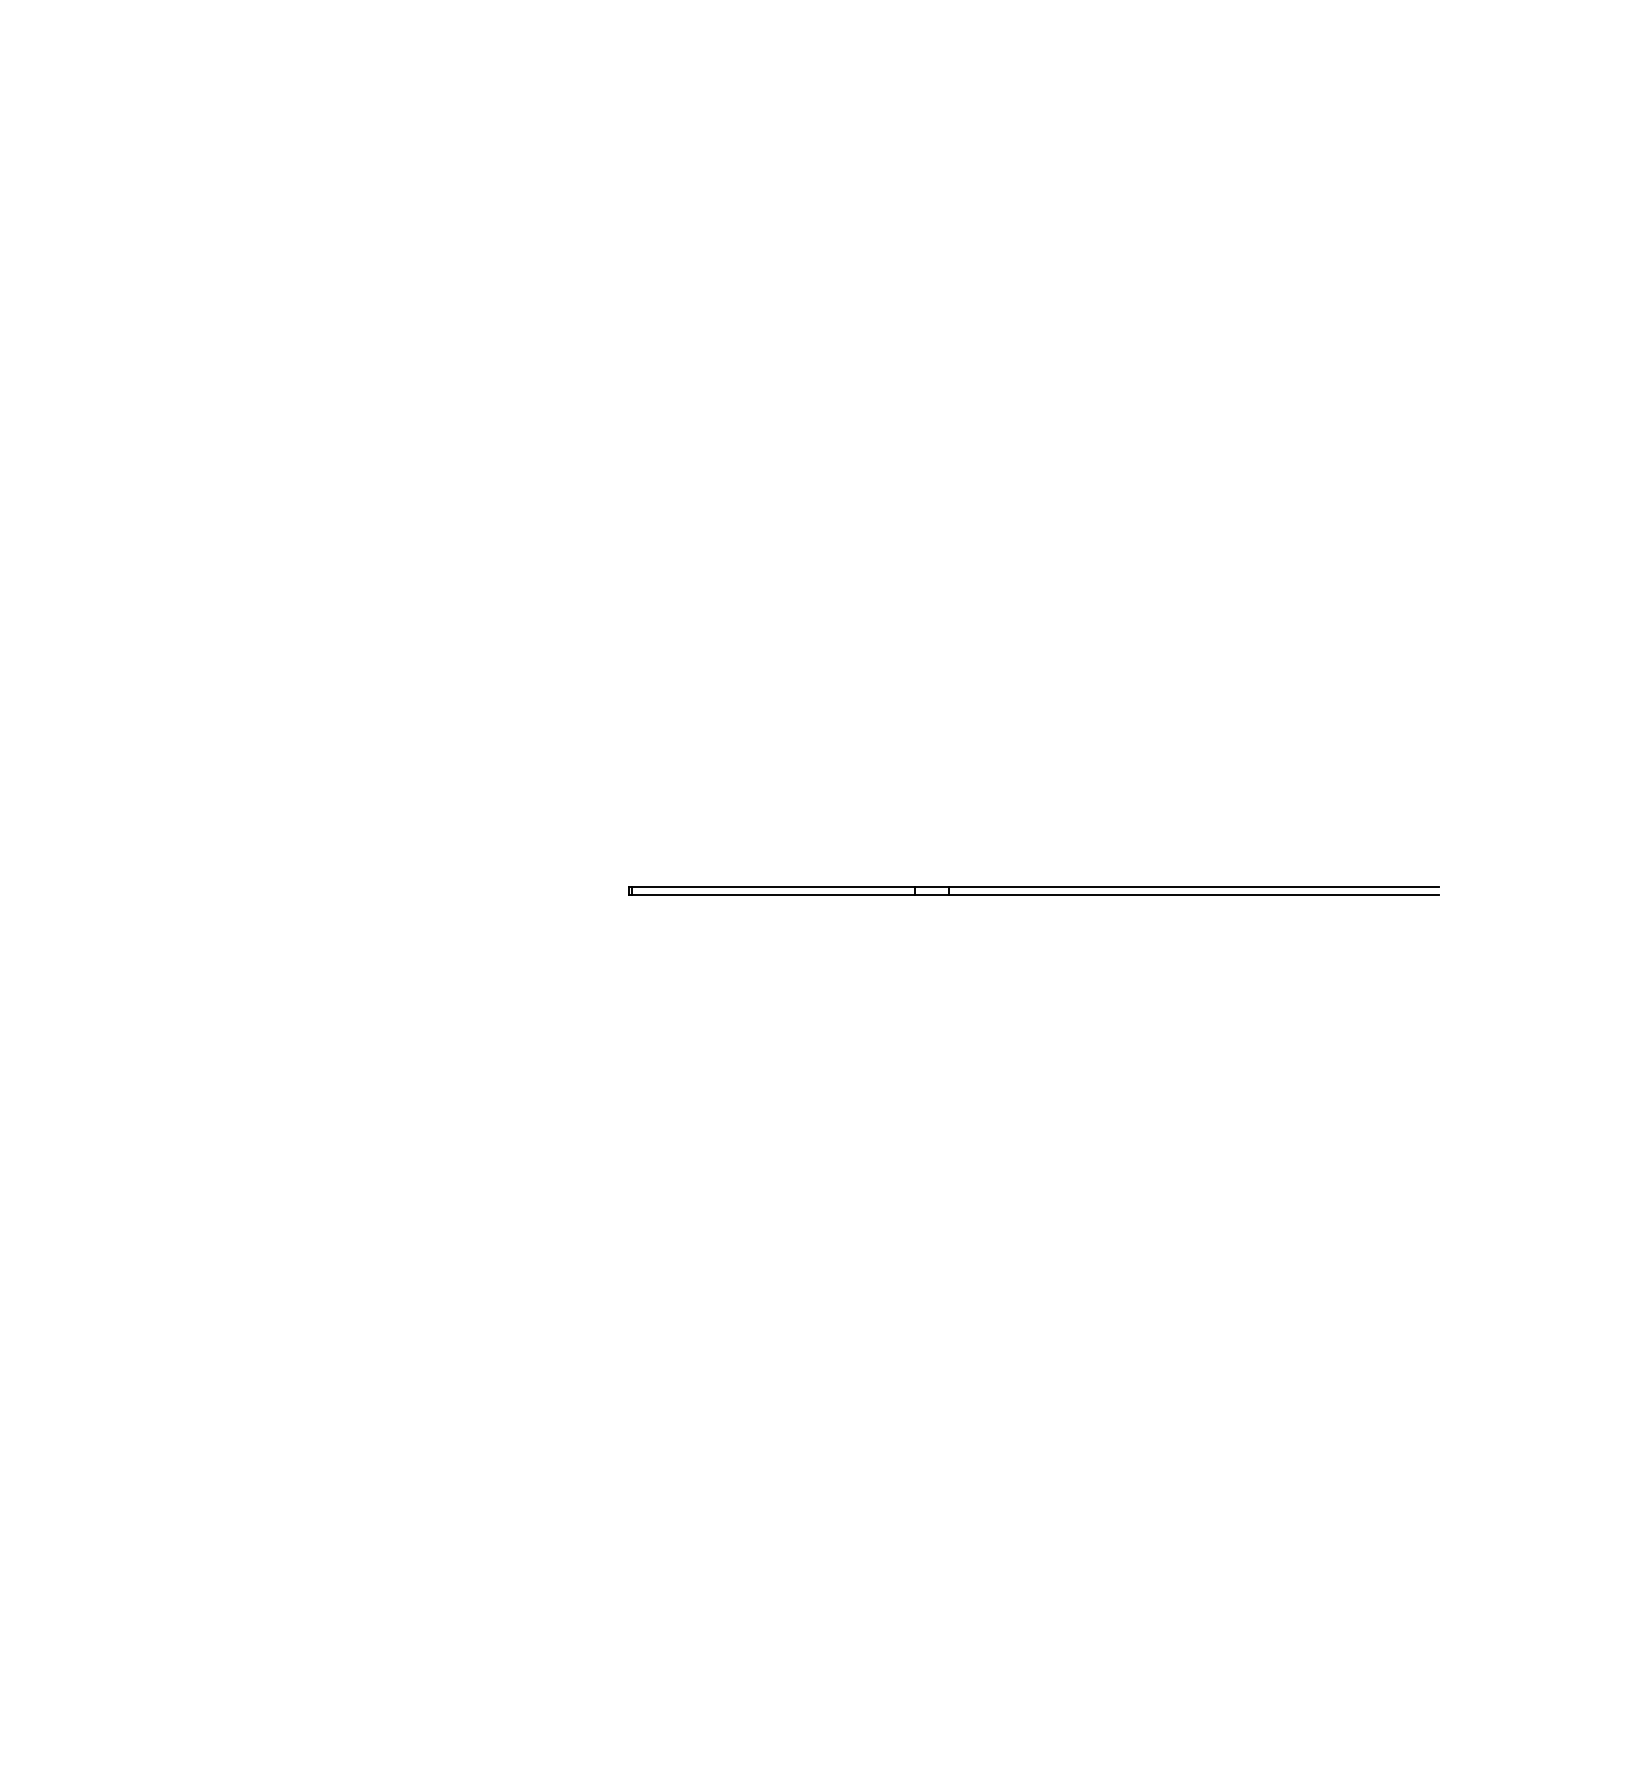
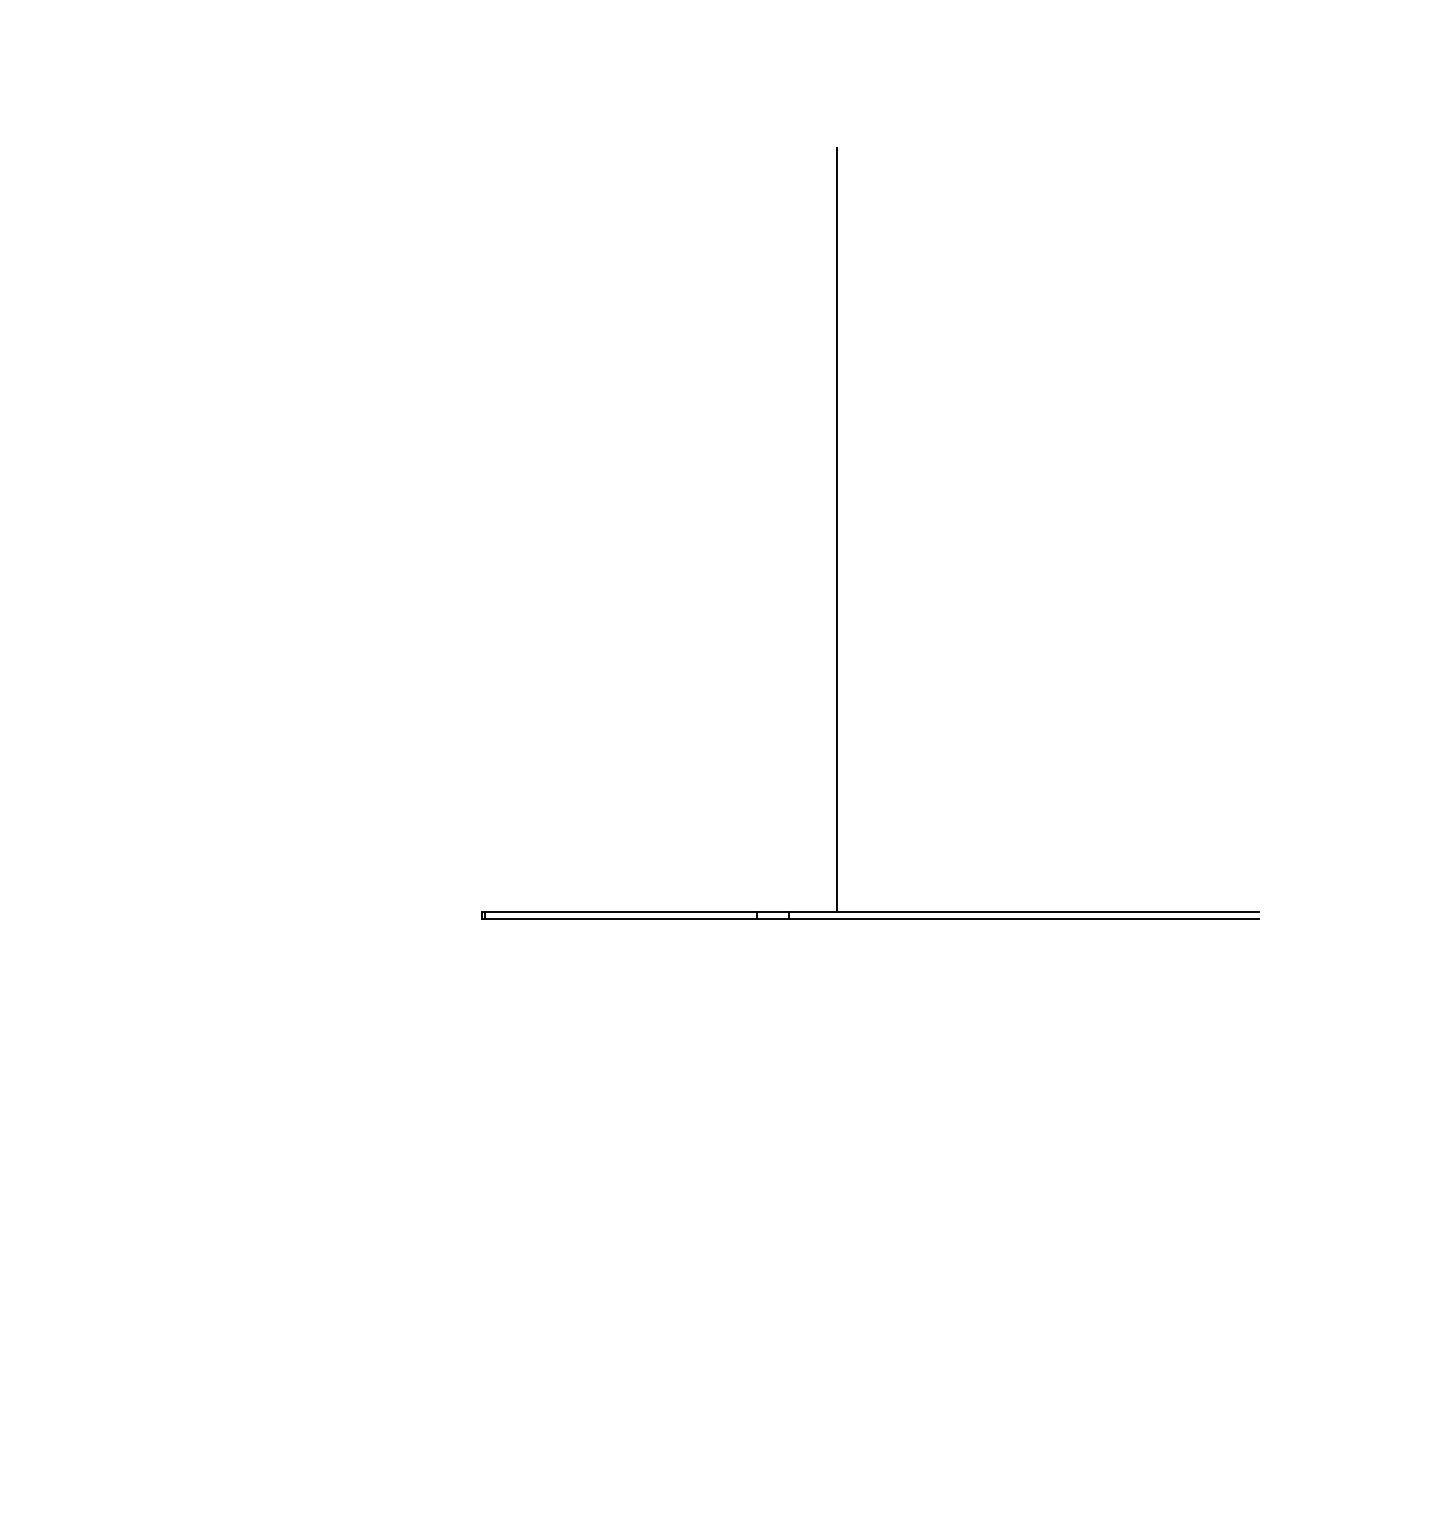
line: (998, 489) -> (836, 529), added

